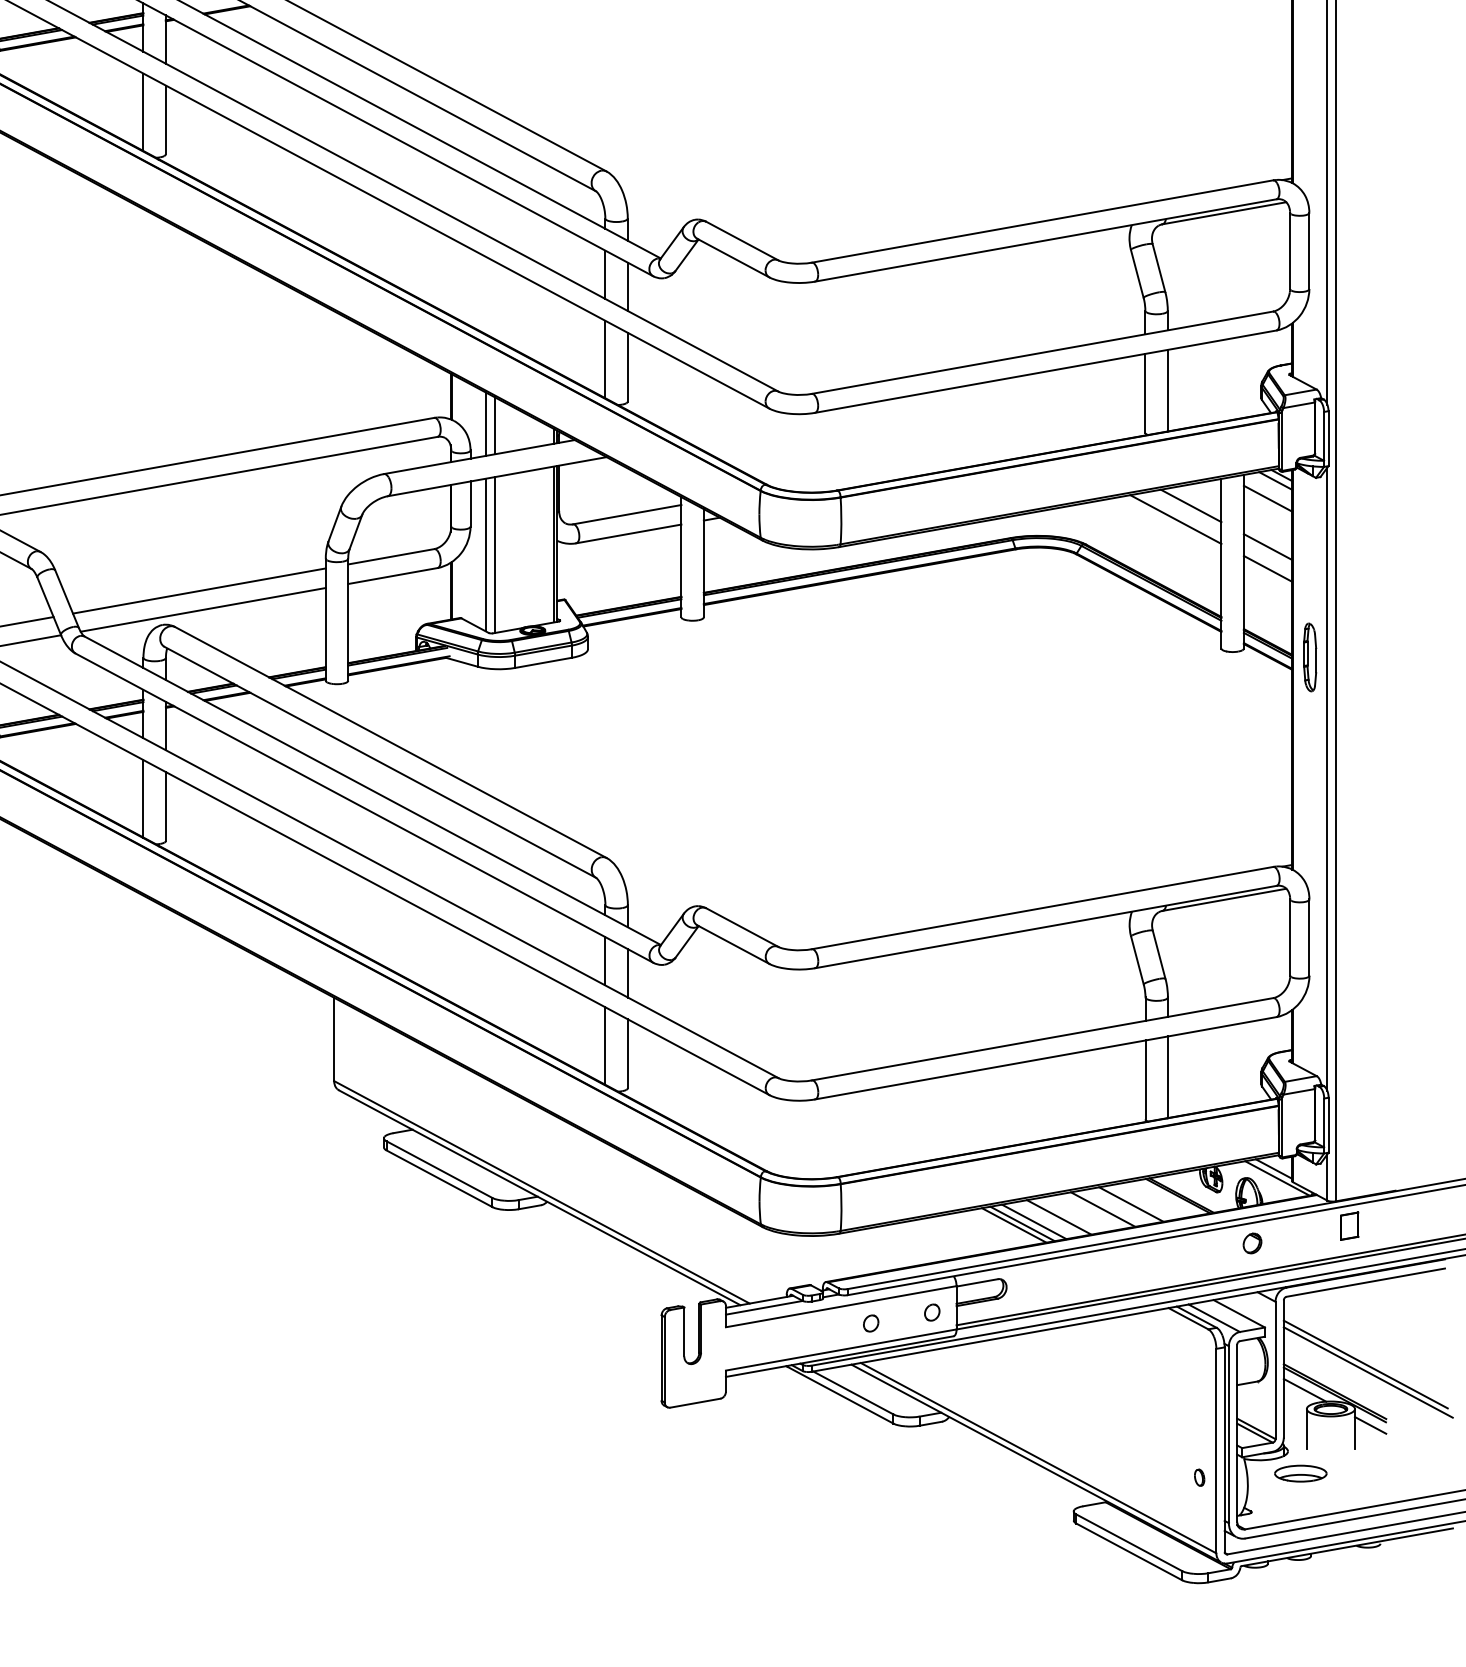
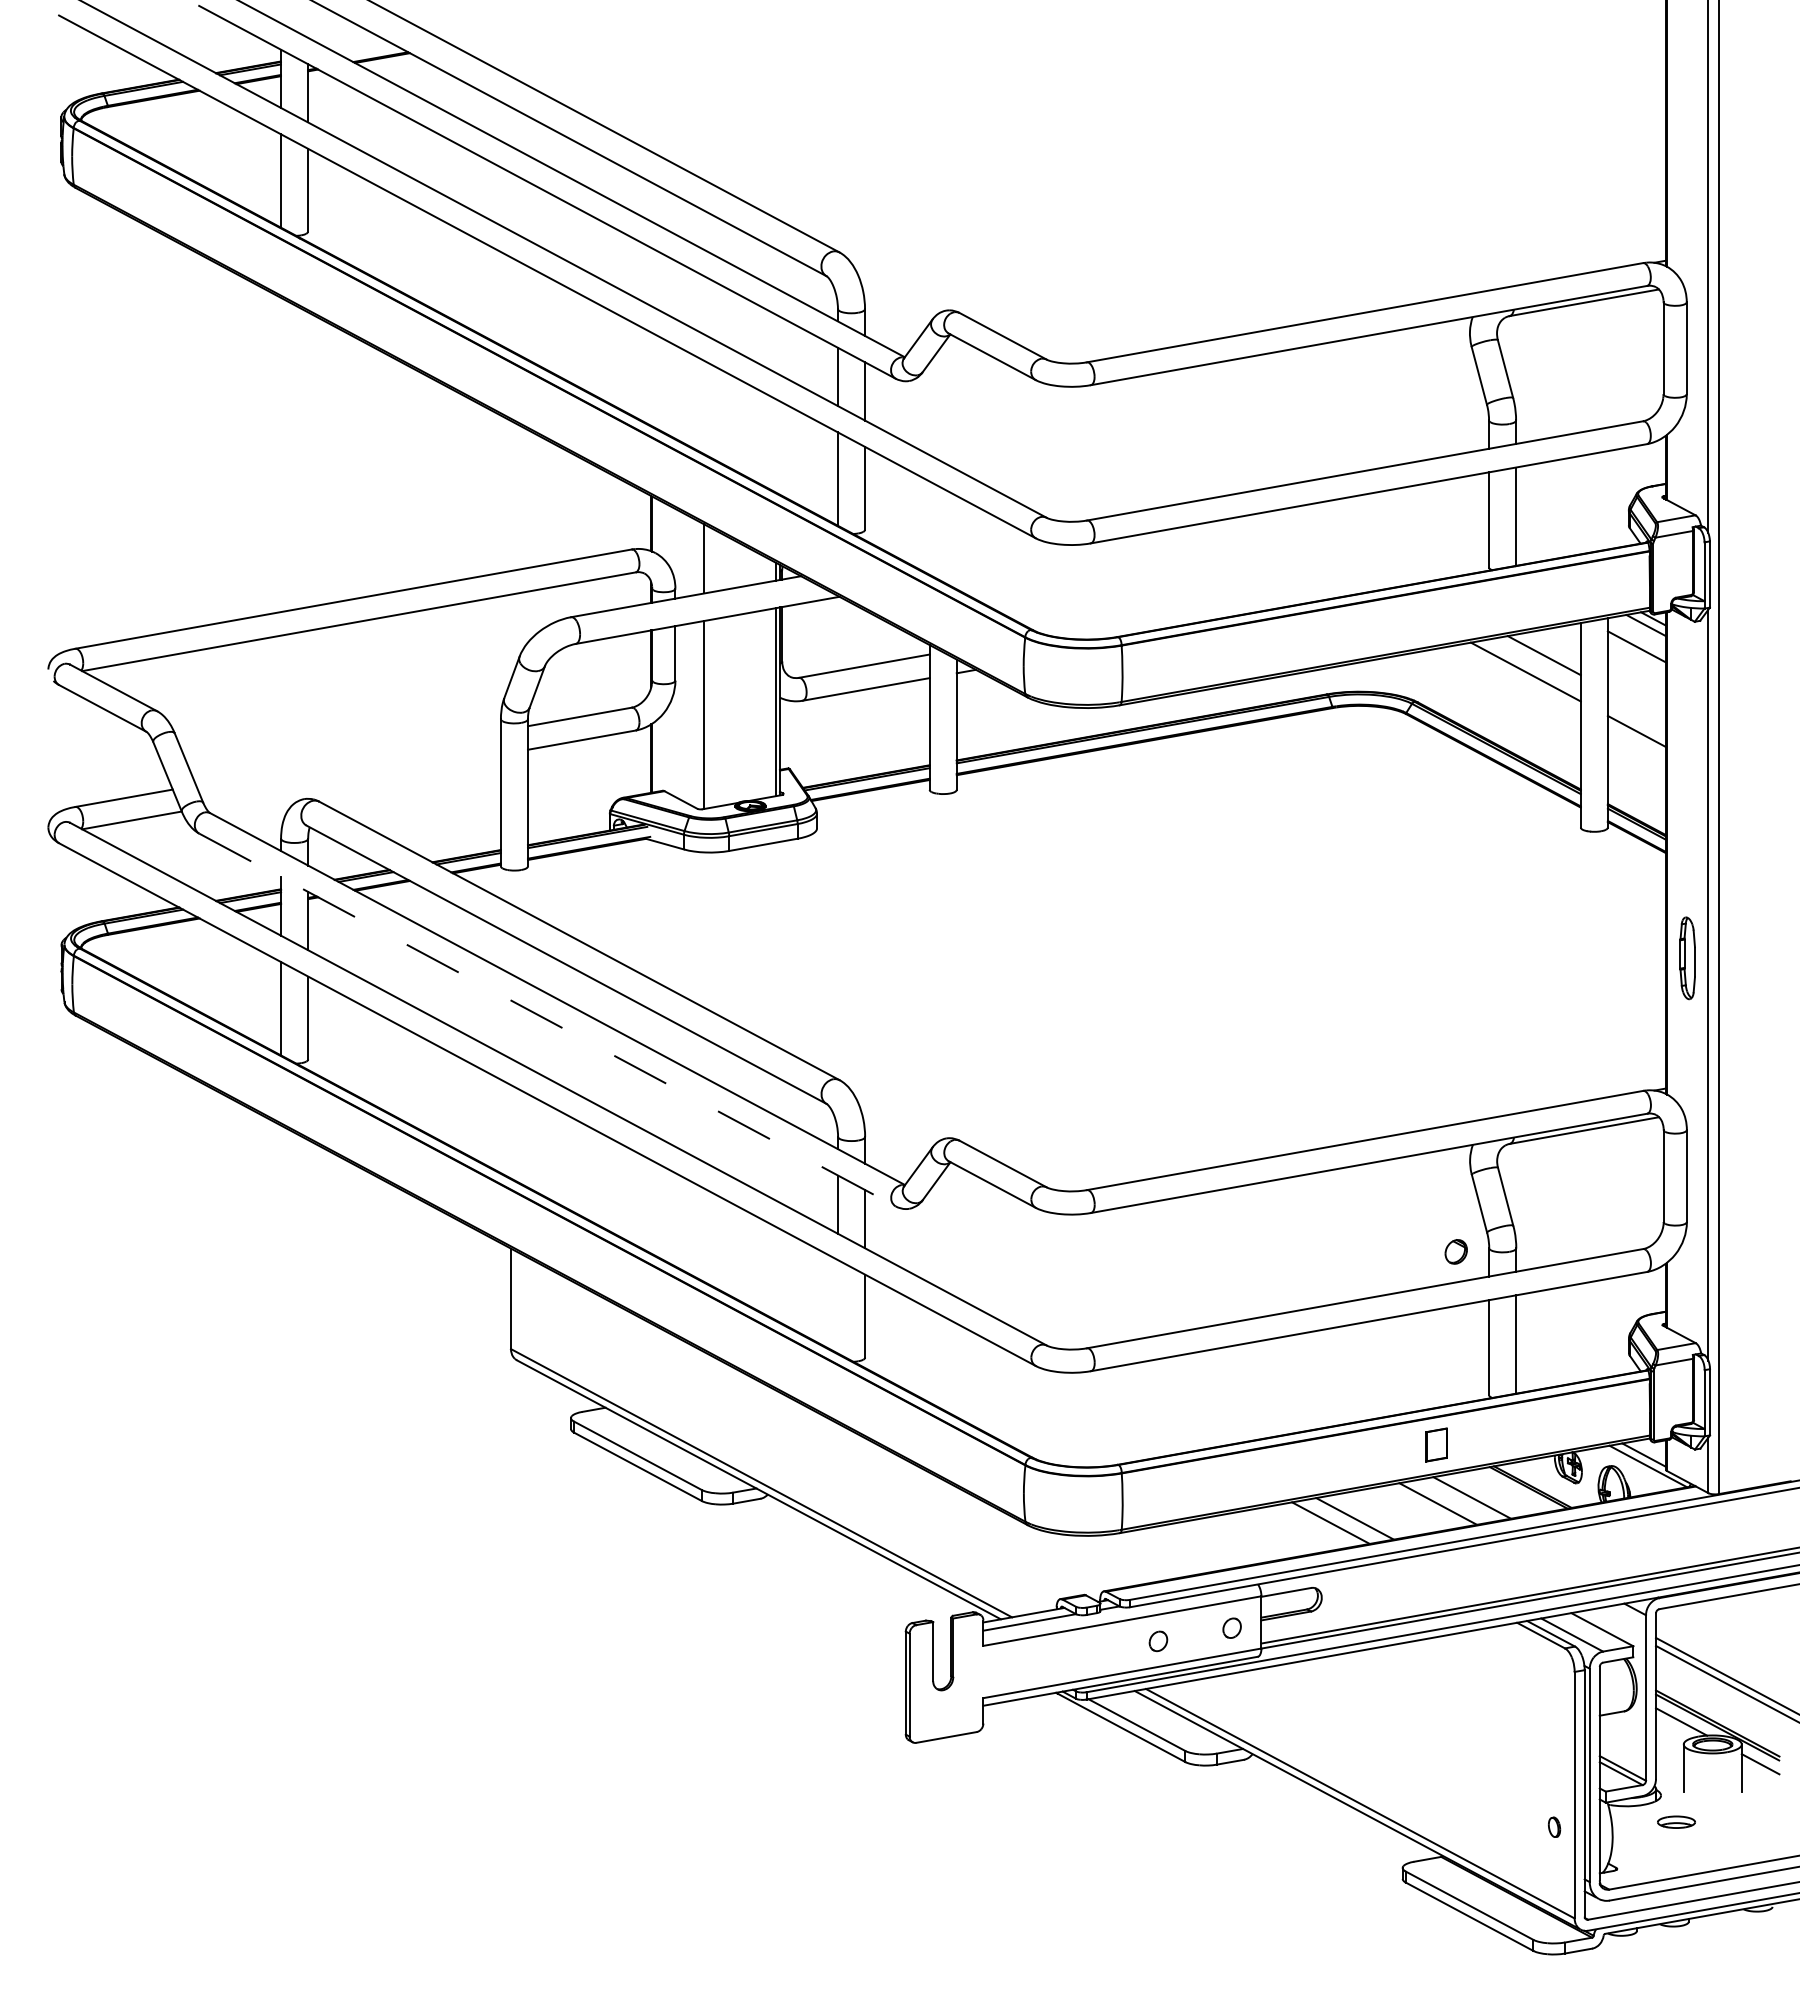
line: (485, 423) -> (693, 556), removed
line: (1267, 546) -> (1636, 704), removed
line: (485, 554) -> (693, 714), removed
line: (199, 591) -> (348, 758), removed
line: (202, 609) -> (352, 780), removed
part: (1309, 657) -> (1687, 958), moved
line: (364, 808) -> (547, 1020), solid -> dashed
line: (605, 1045) -> (838, 1306), removed
line: (1059, 1217) -> (1385, 1513), removed
line: (1022, 1224) -> (1340, 1521), removed
part: (1349, 1225) -> (1436, 1444), moved
part: (1251, 1243) -> (1455, 1251), moved
part: (1300, 1472) -> (1676, 1821), size x0.6

